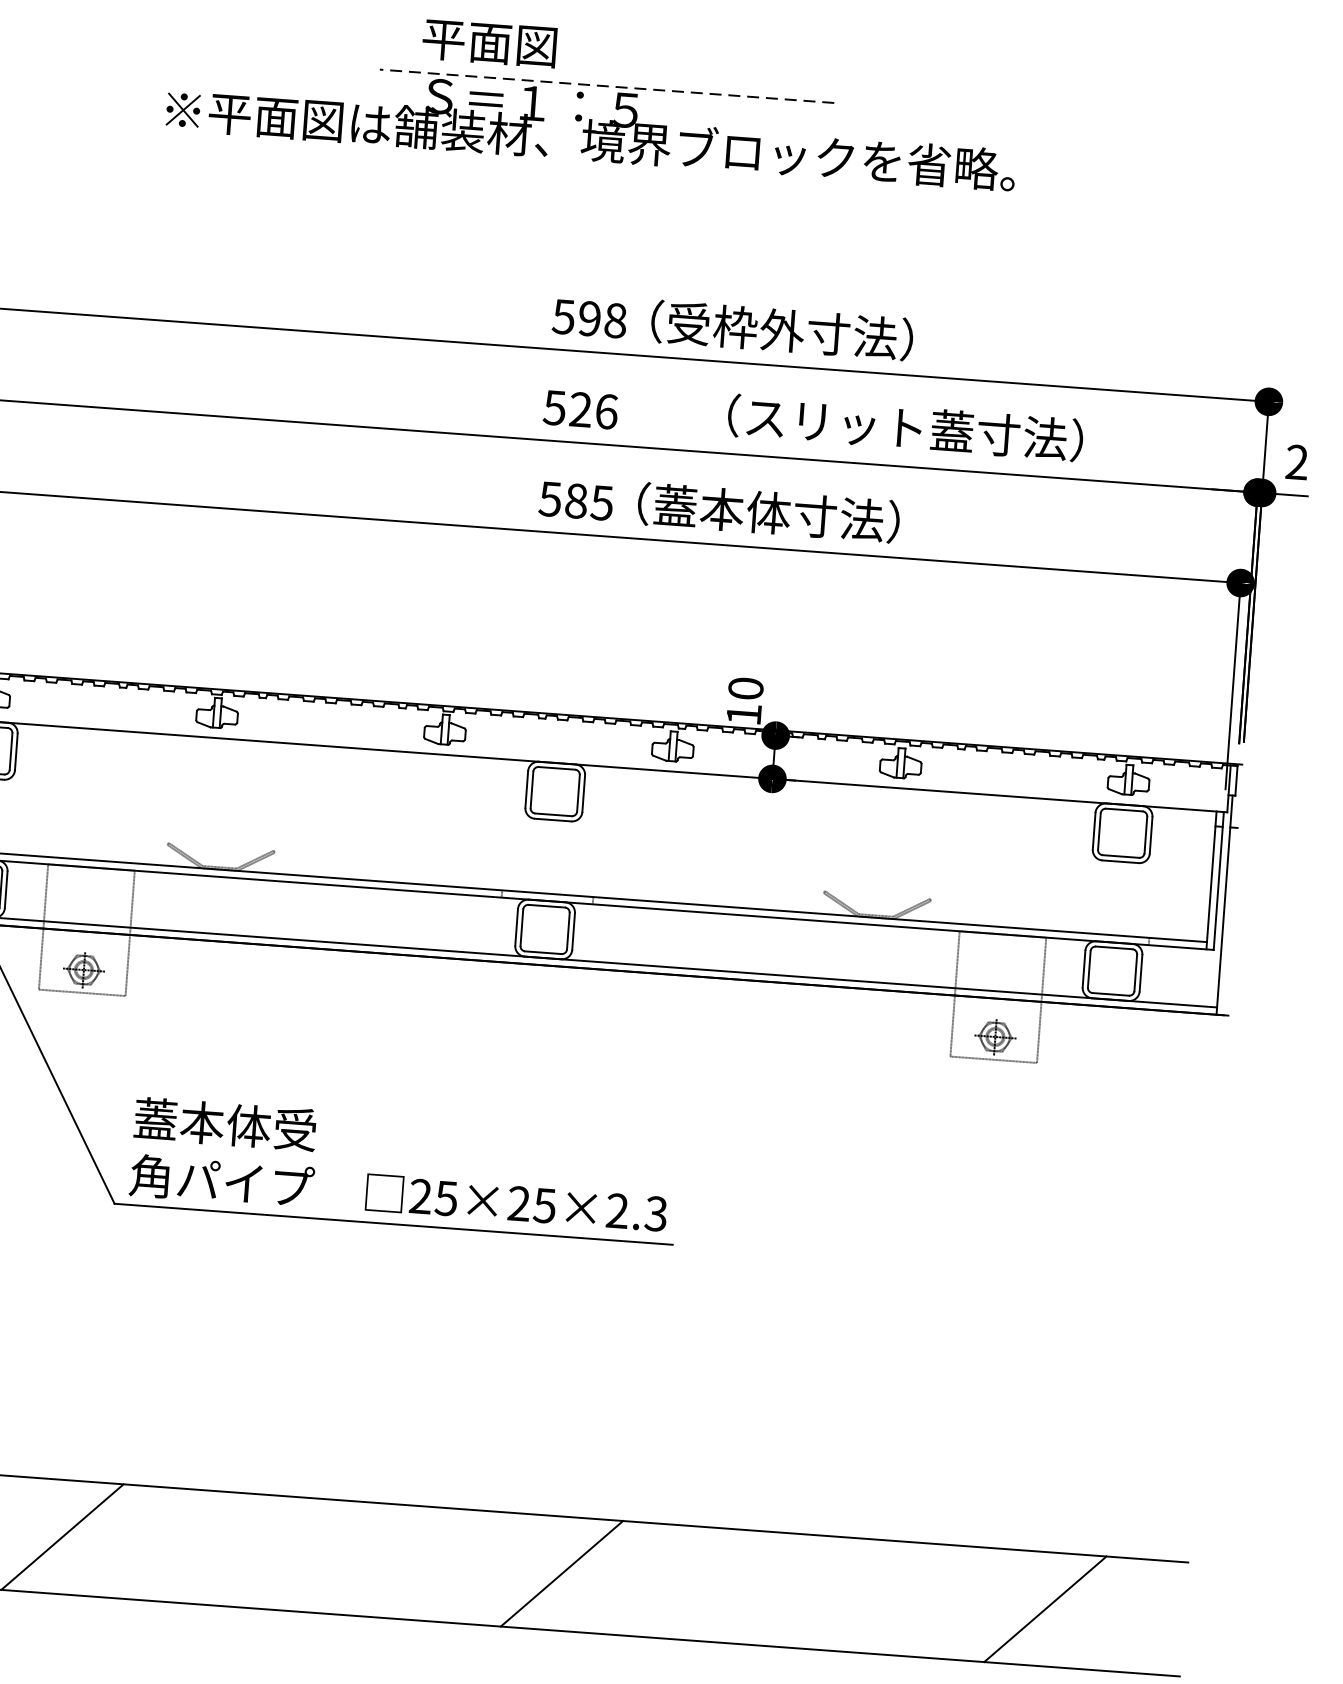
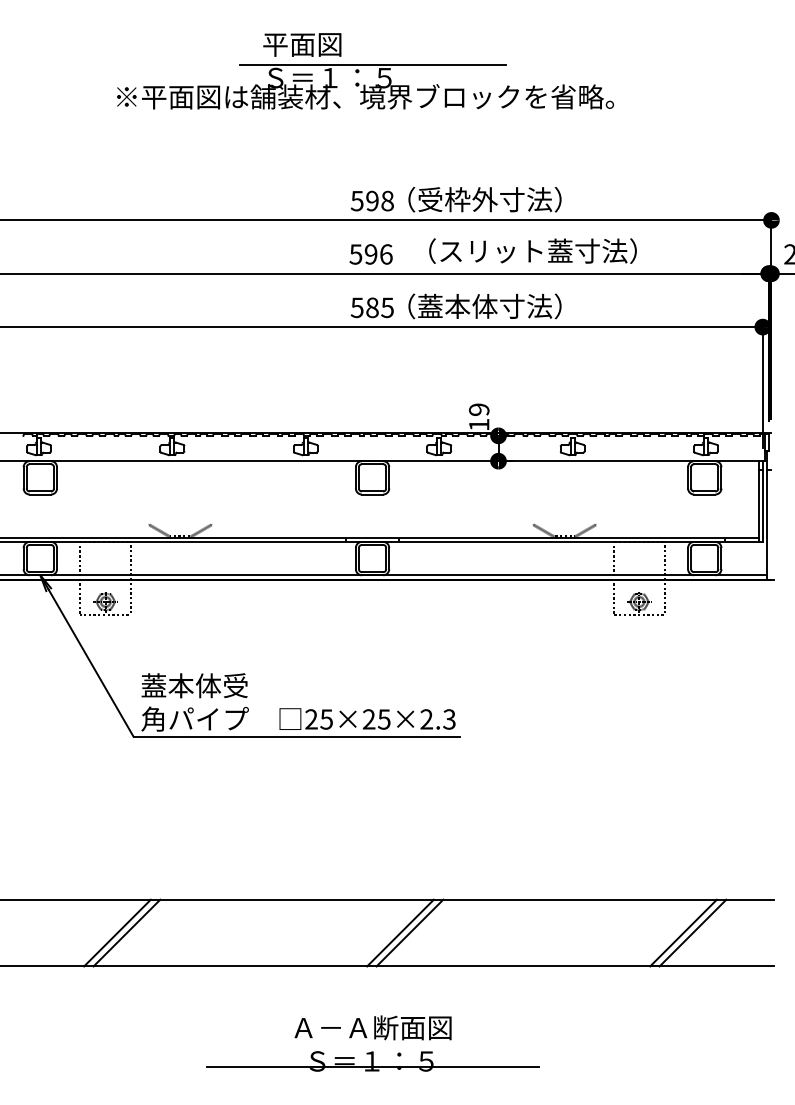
line: (606, 85) -> (372, 64), dashed -> solid
text: (579, 409) -> (370, 254), 526 -> 596
text: (904, 426) -> (532, 250), moved
text: (746, 688) -> (479, 409), 10 -> 19
line: (77, 1537) -> (126, 932), added
line: (545, 1571) -> (400, 932), added
line: (1029, 1607) -> (683, 932), added

